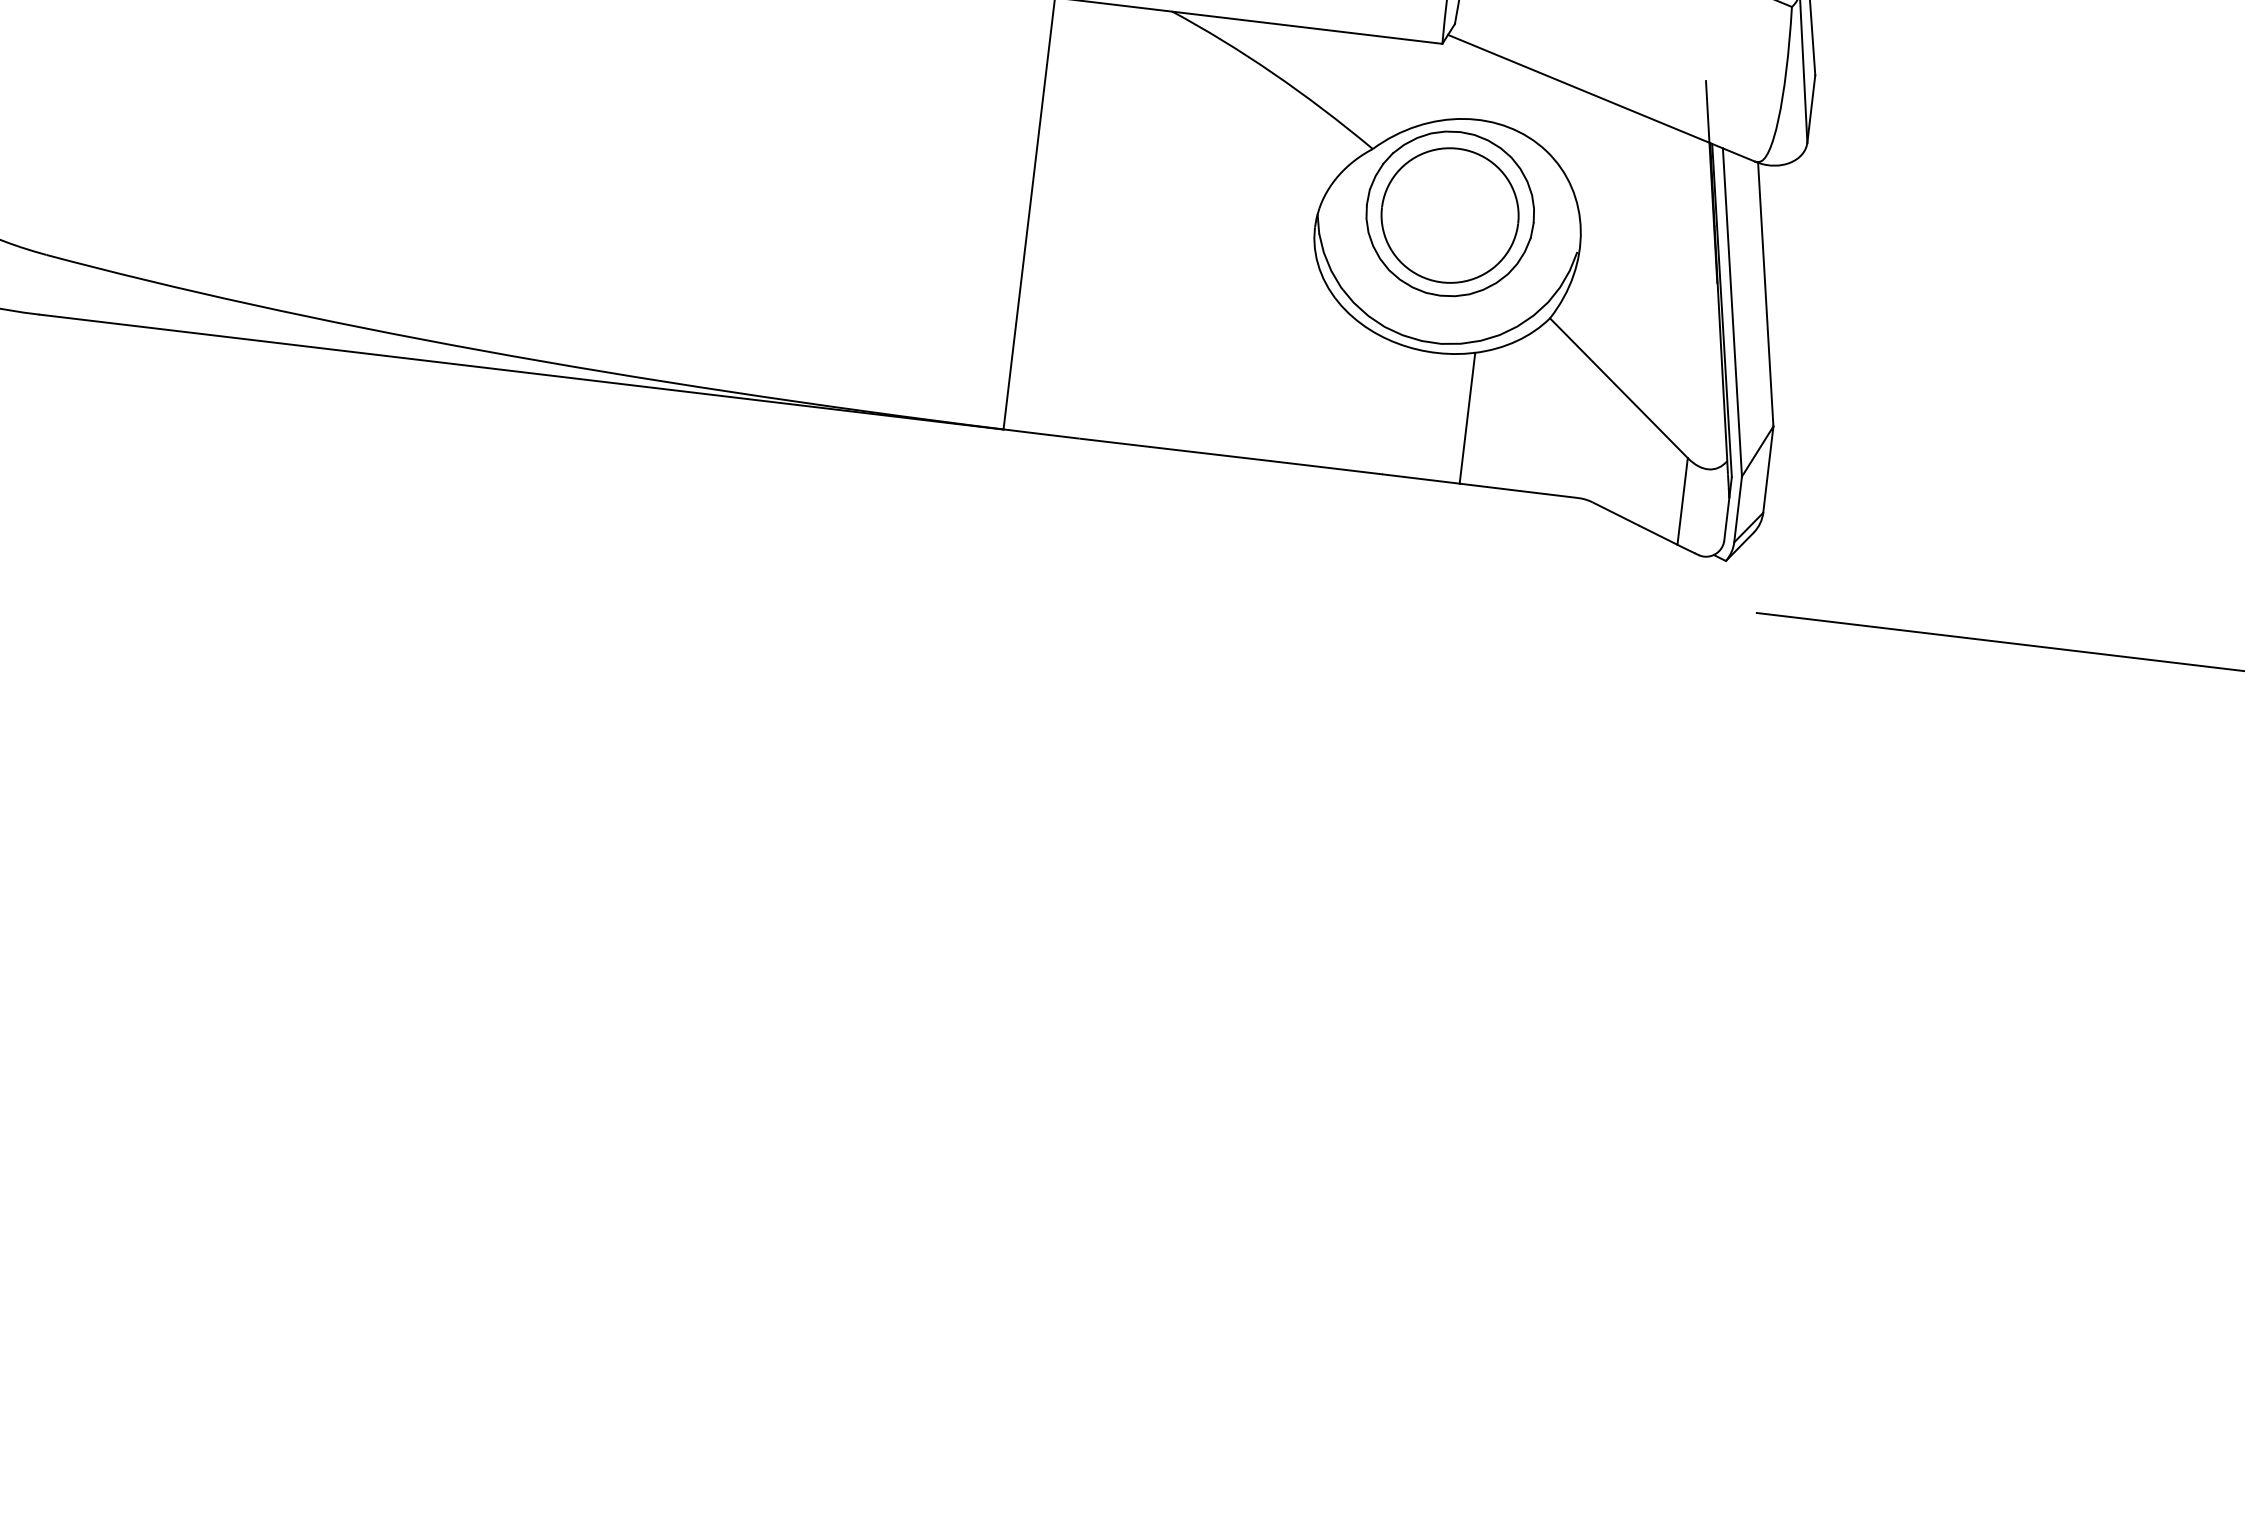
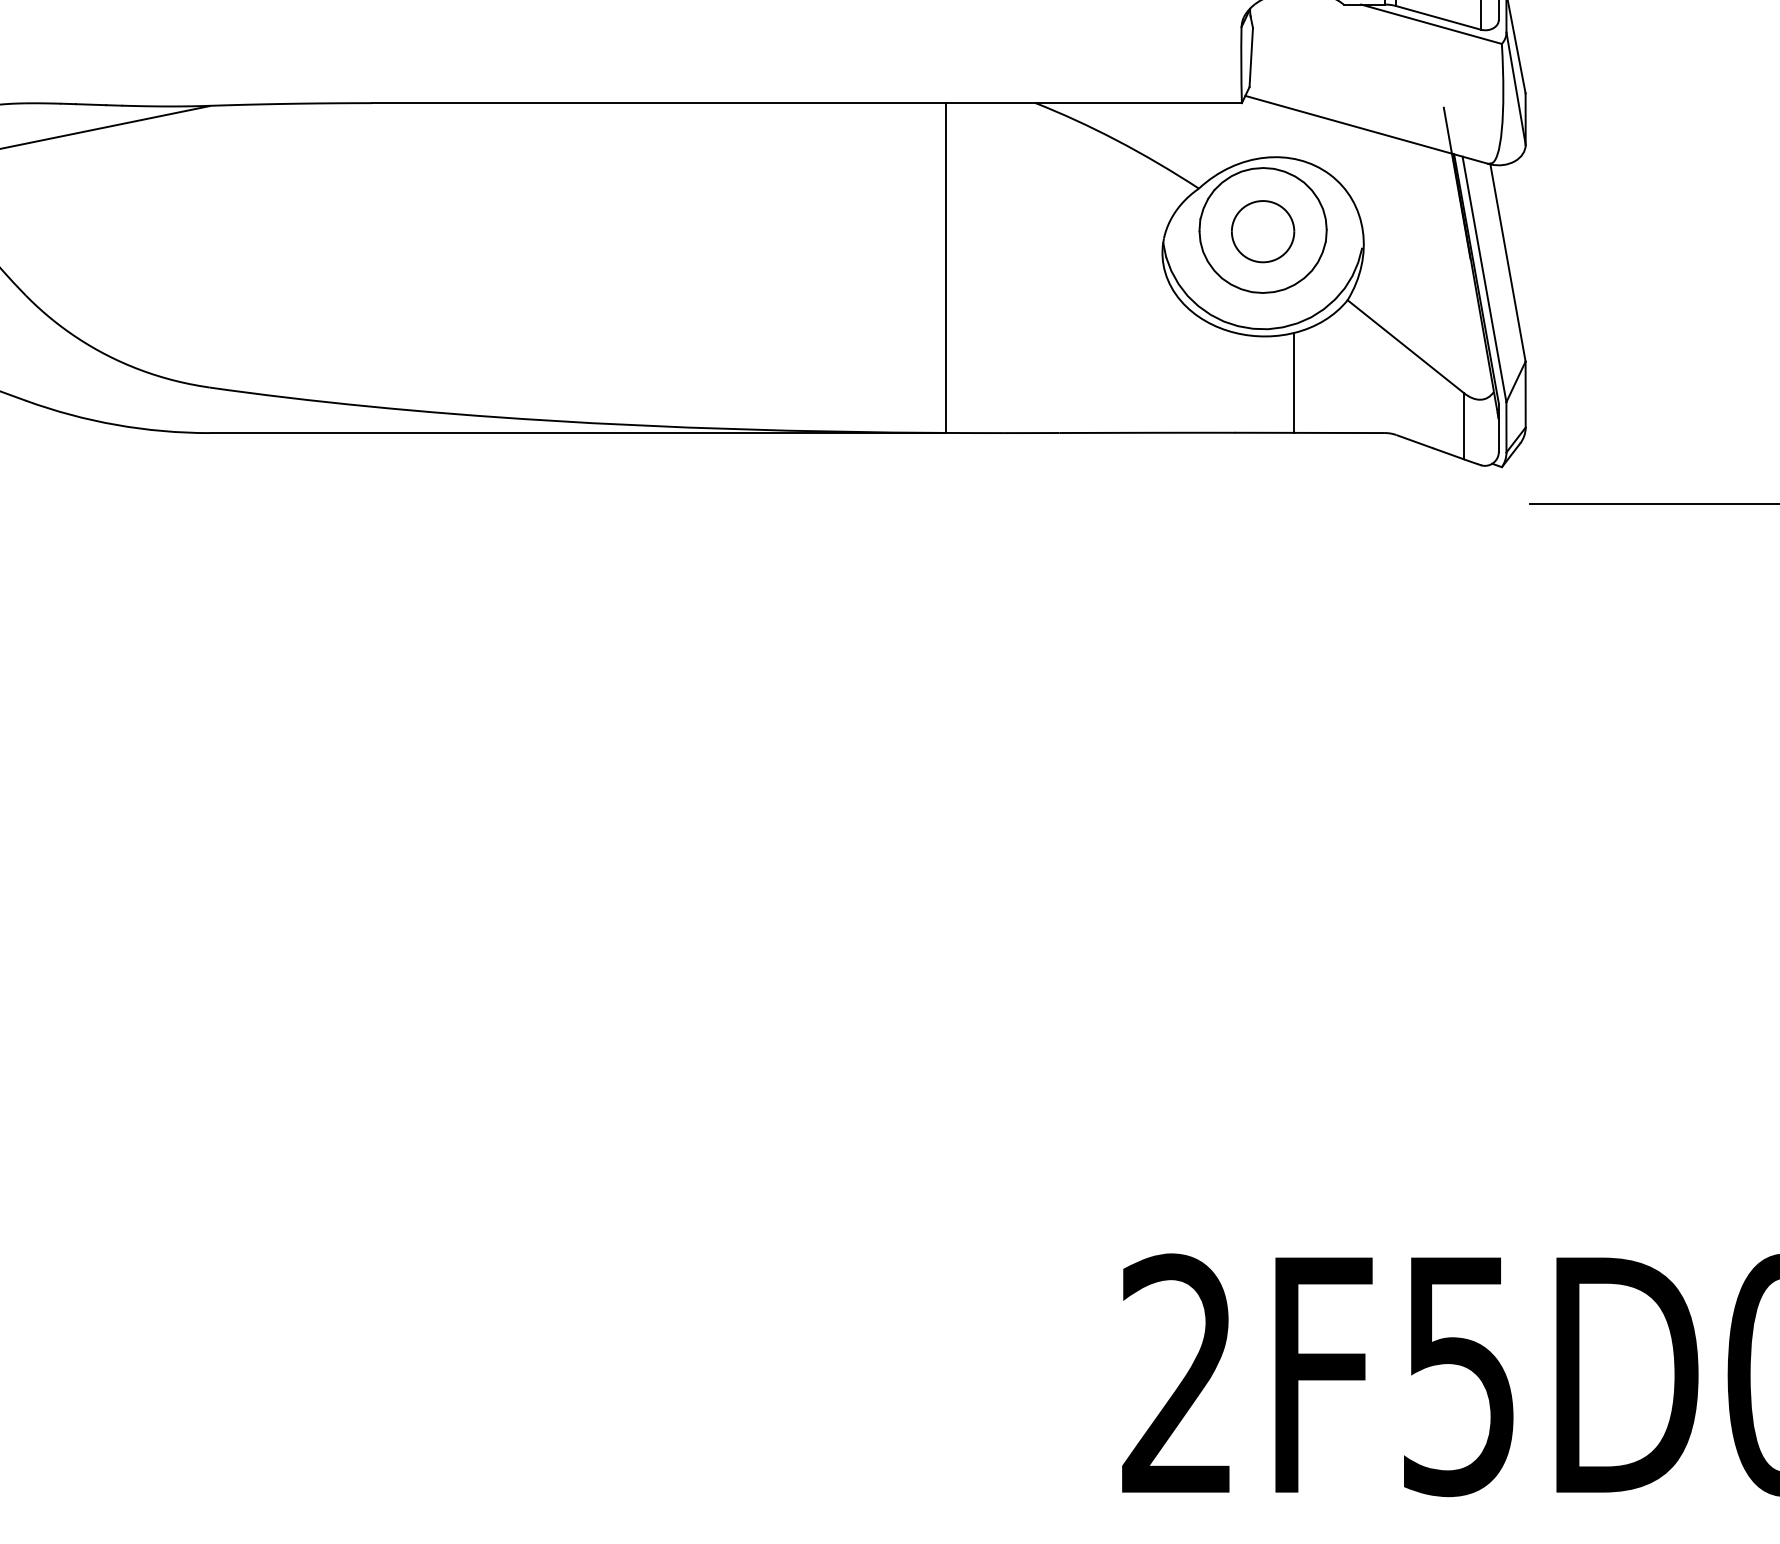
part: (1449, 215) -> (1262, 231), size x0.6

